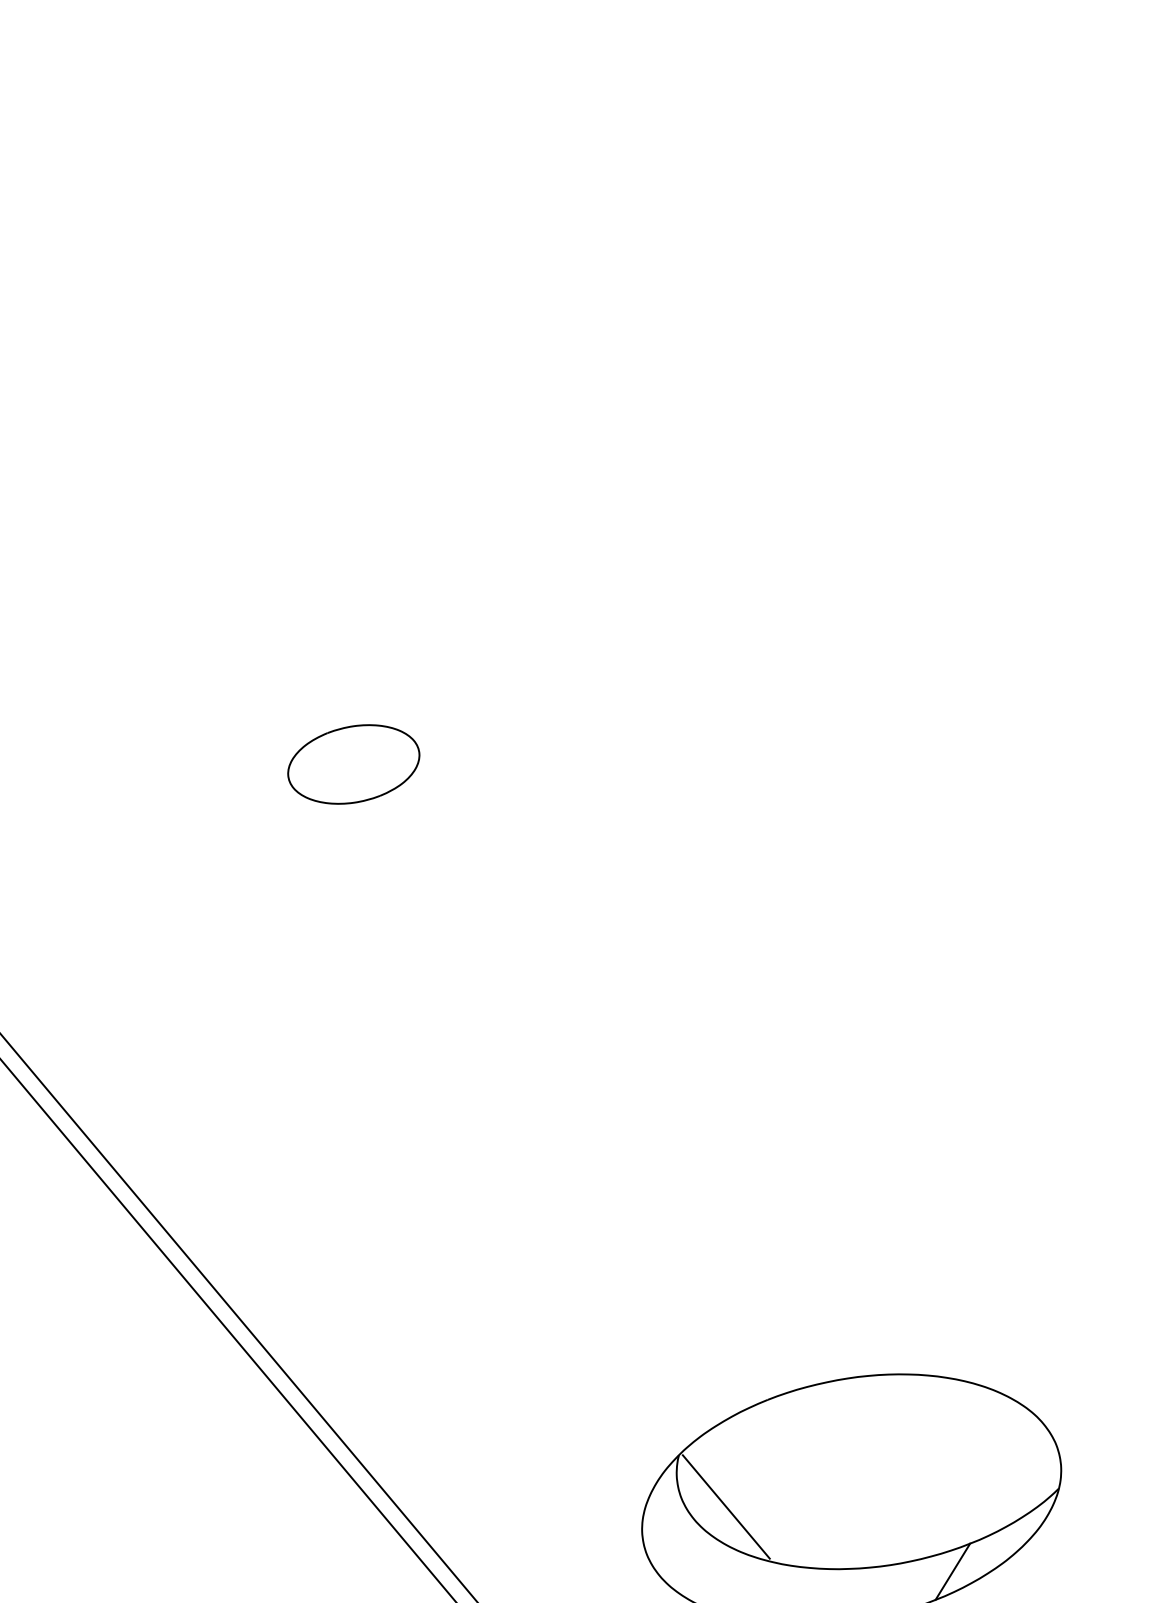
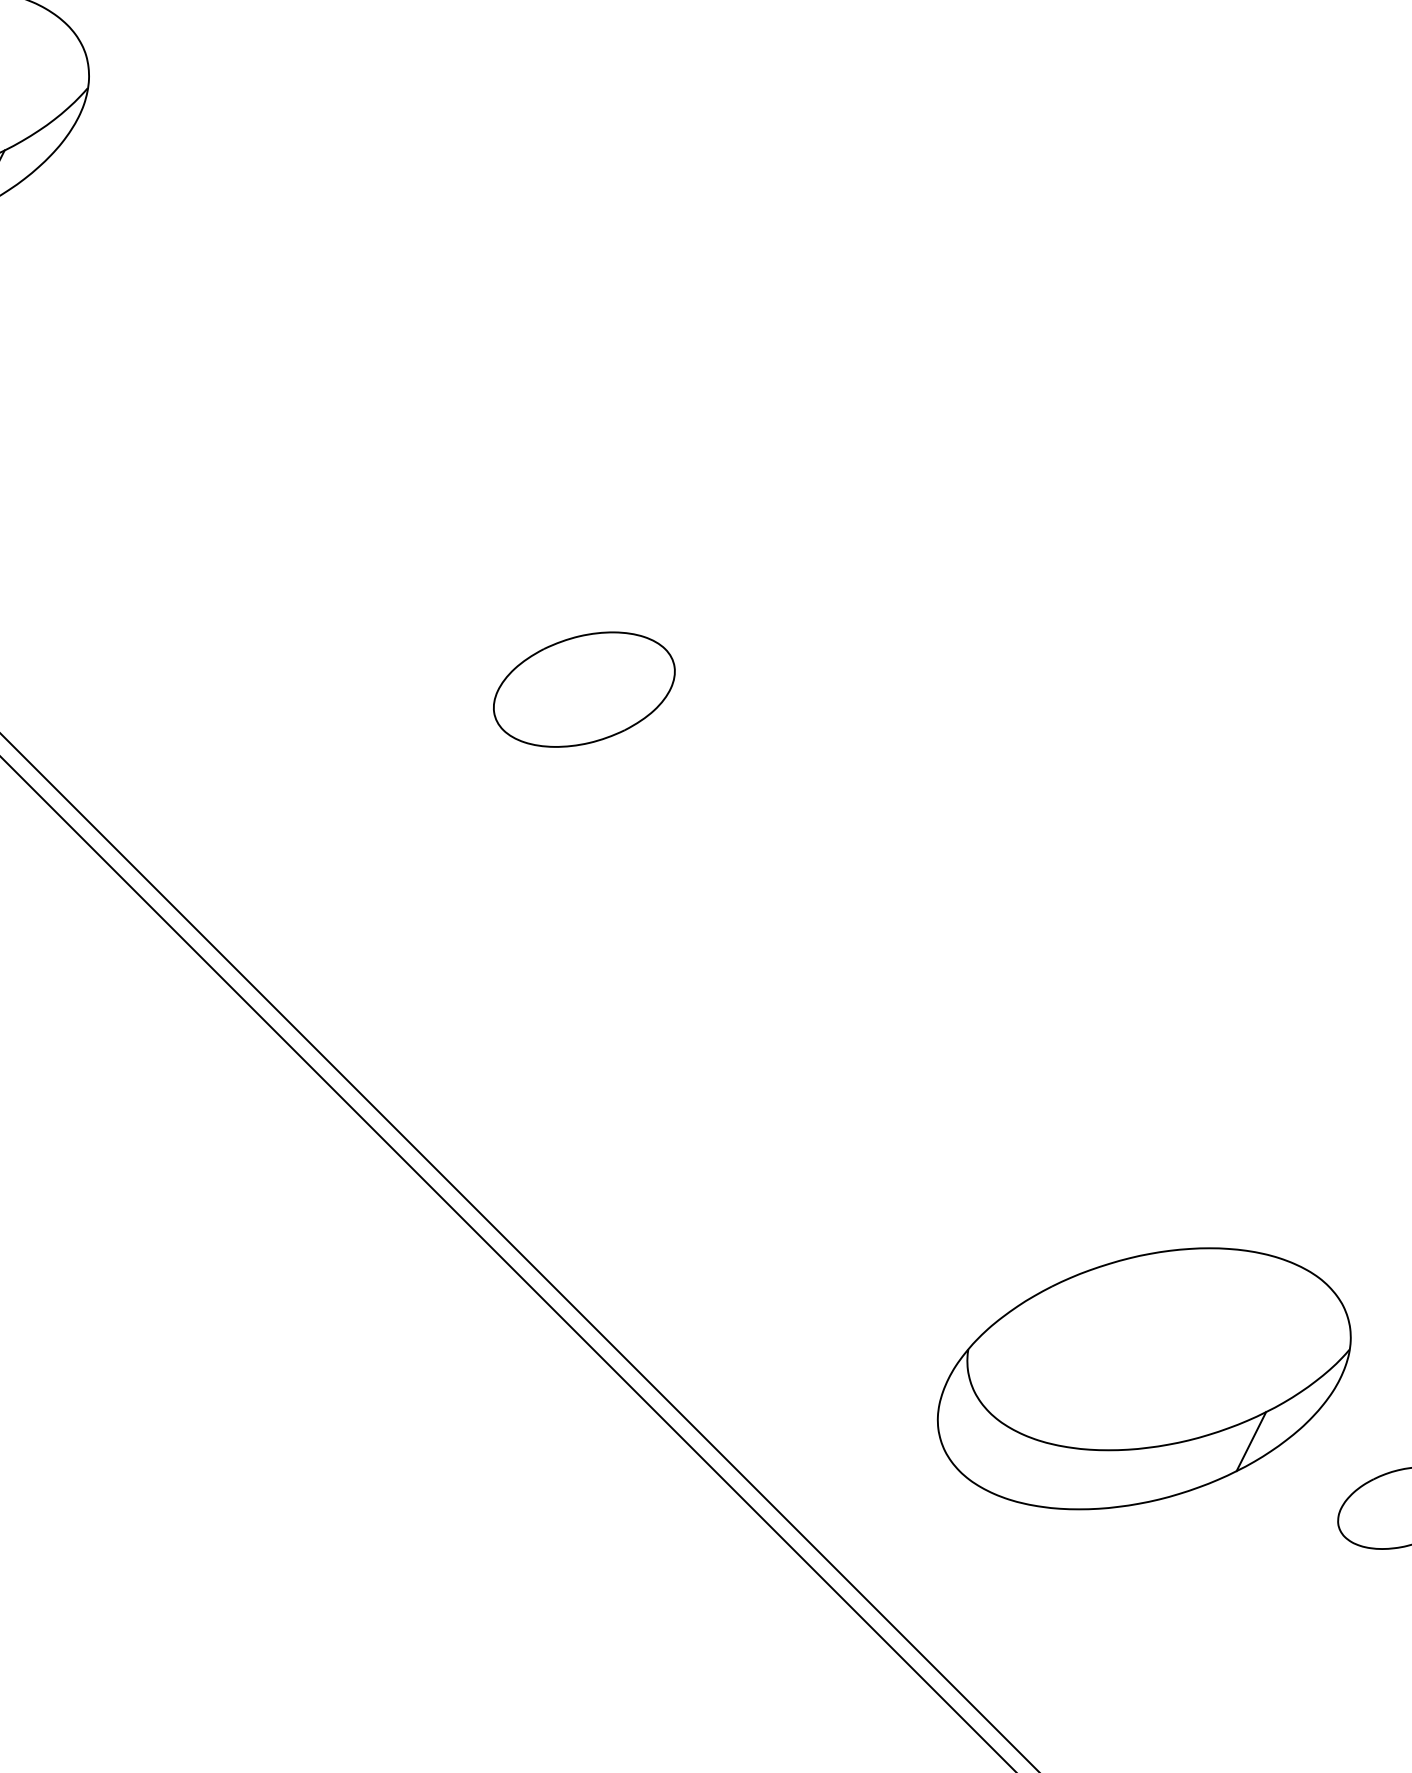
part: (353, 764) -> (583, 689), size x1.4
line: (725, 1506) -> (1019, 1396), removed

